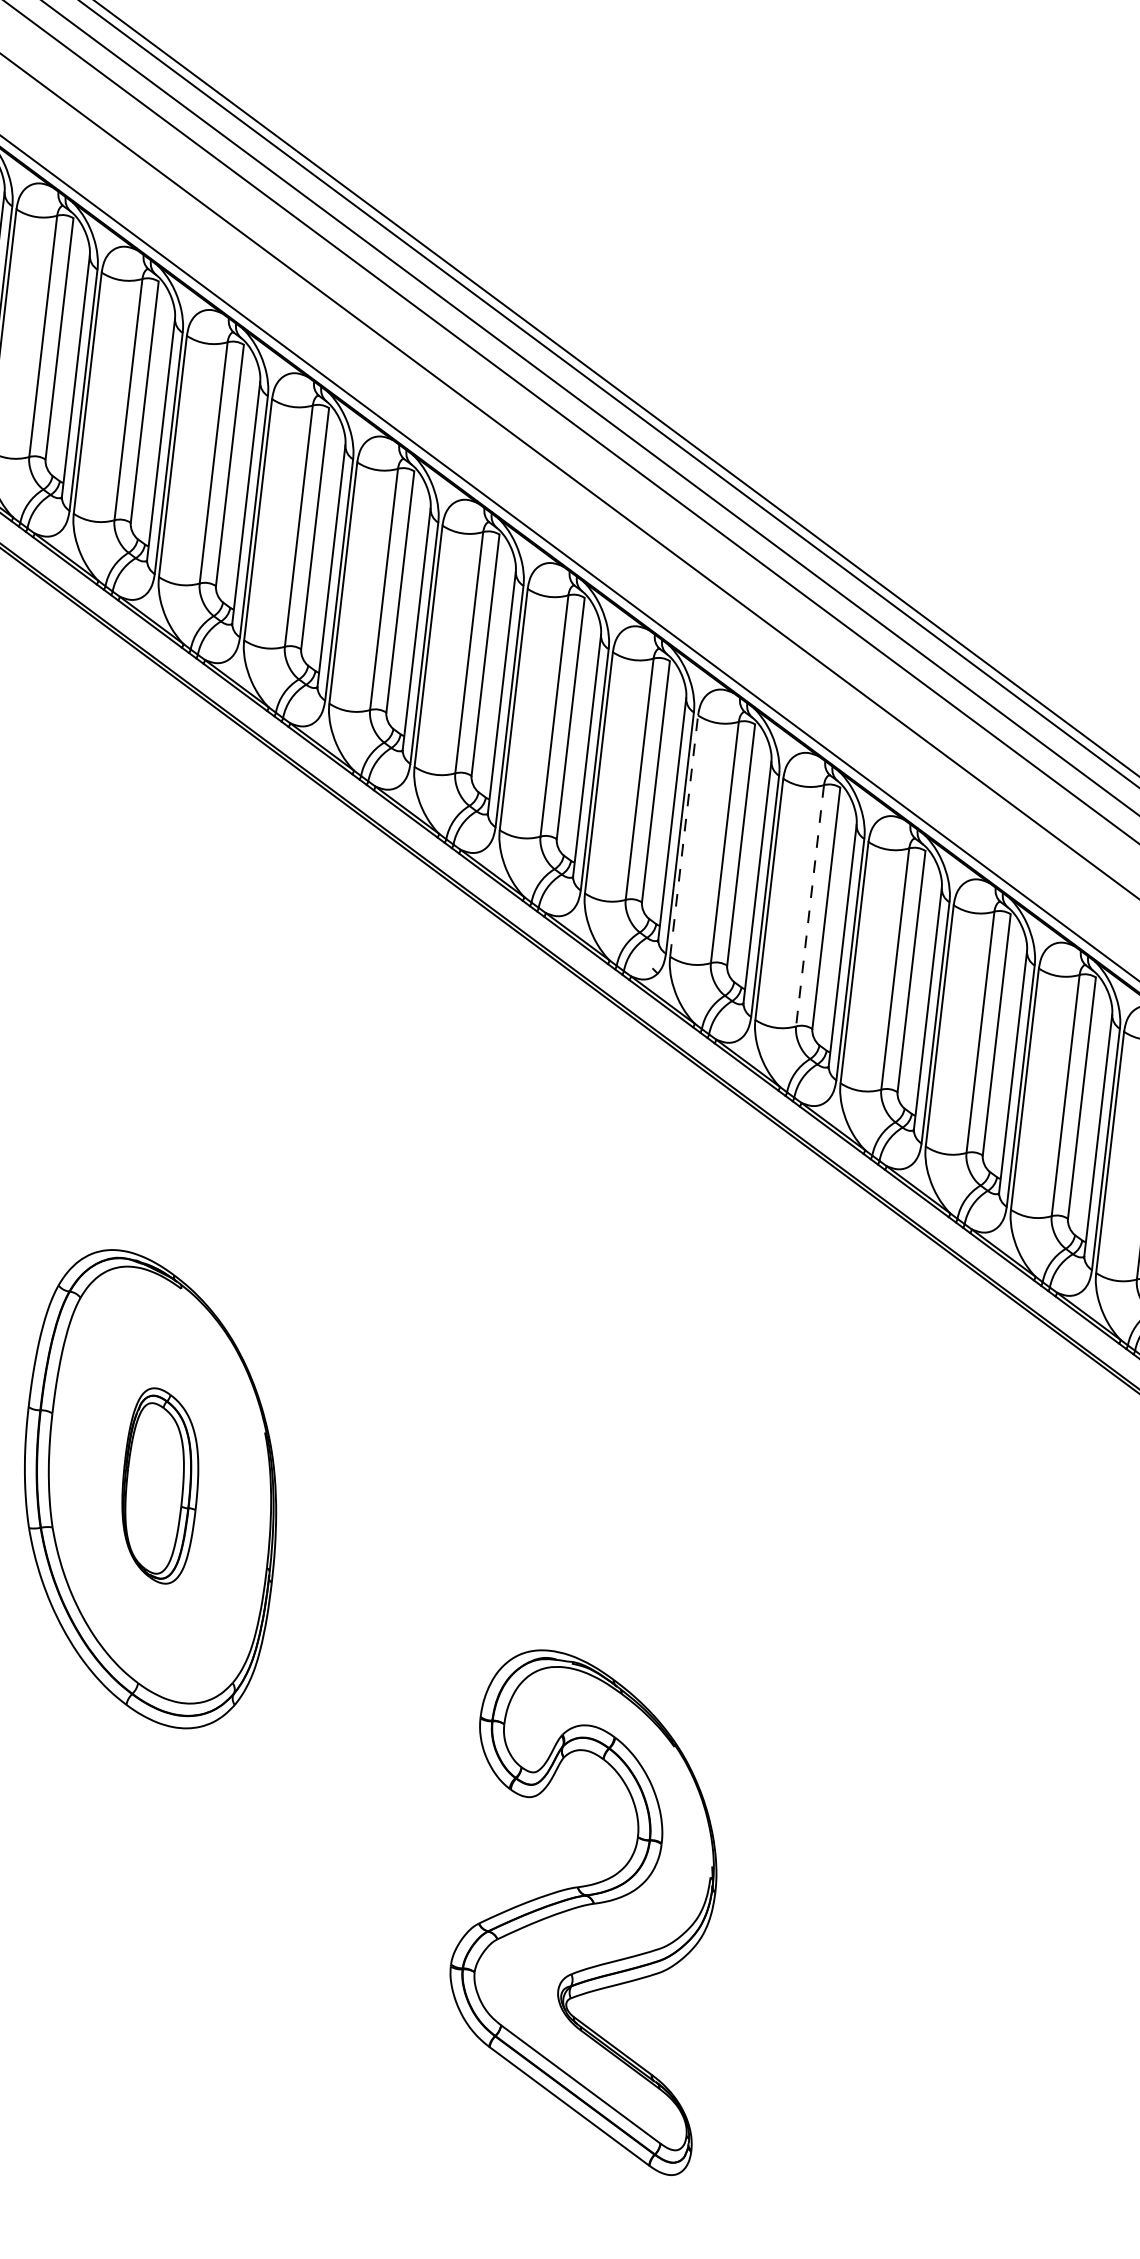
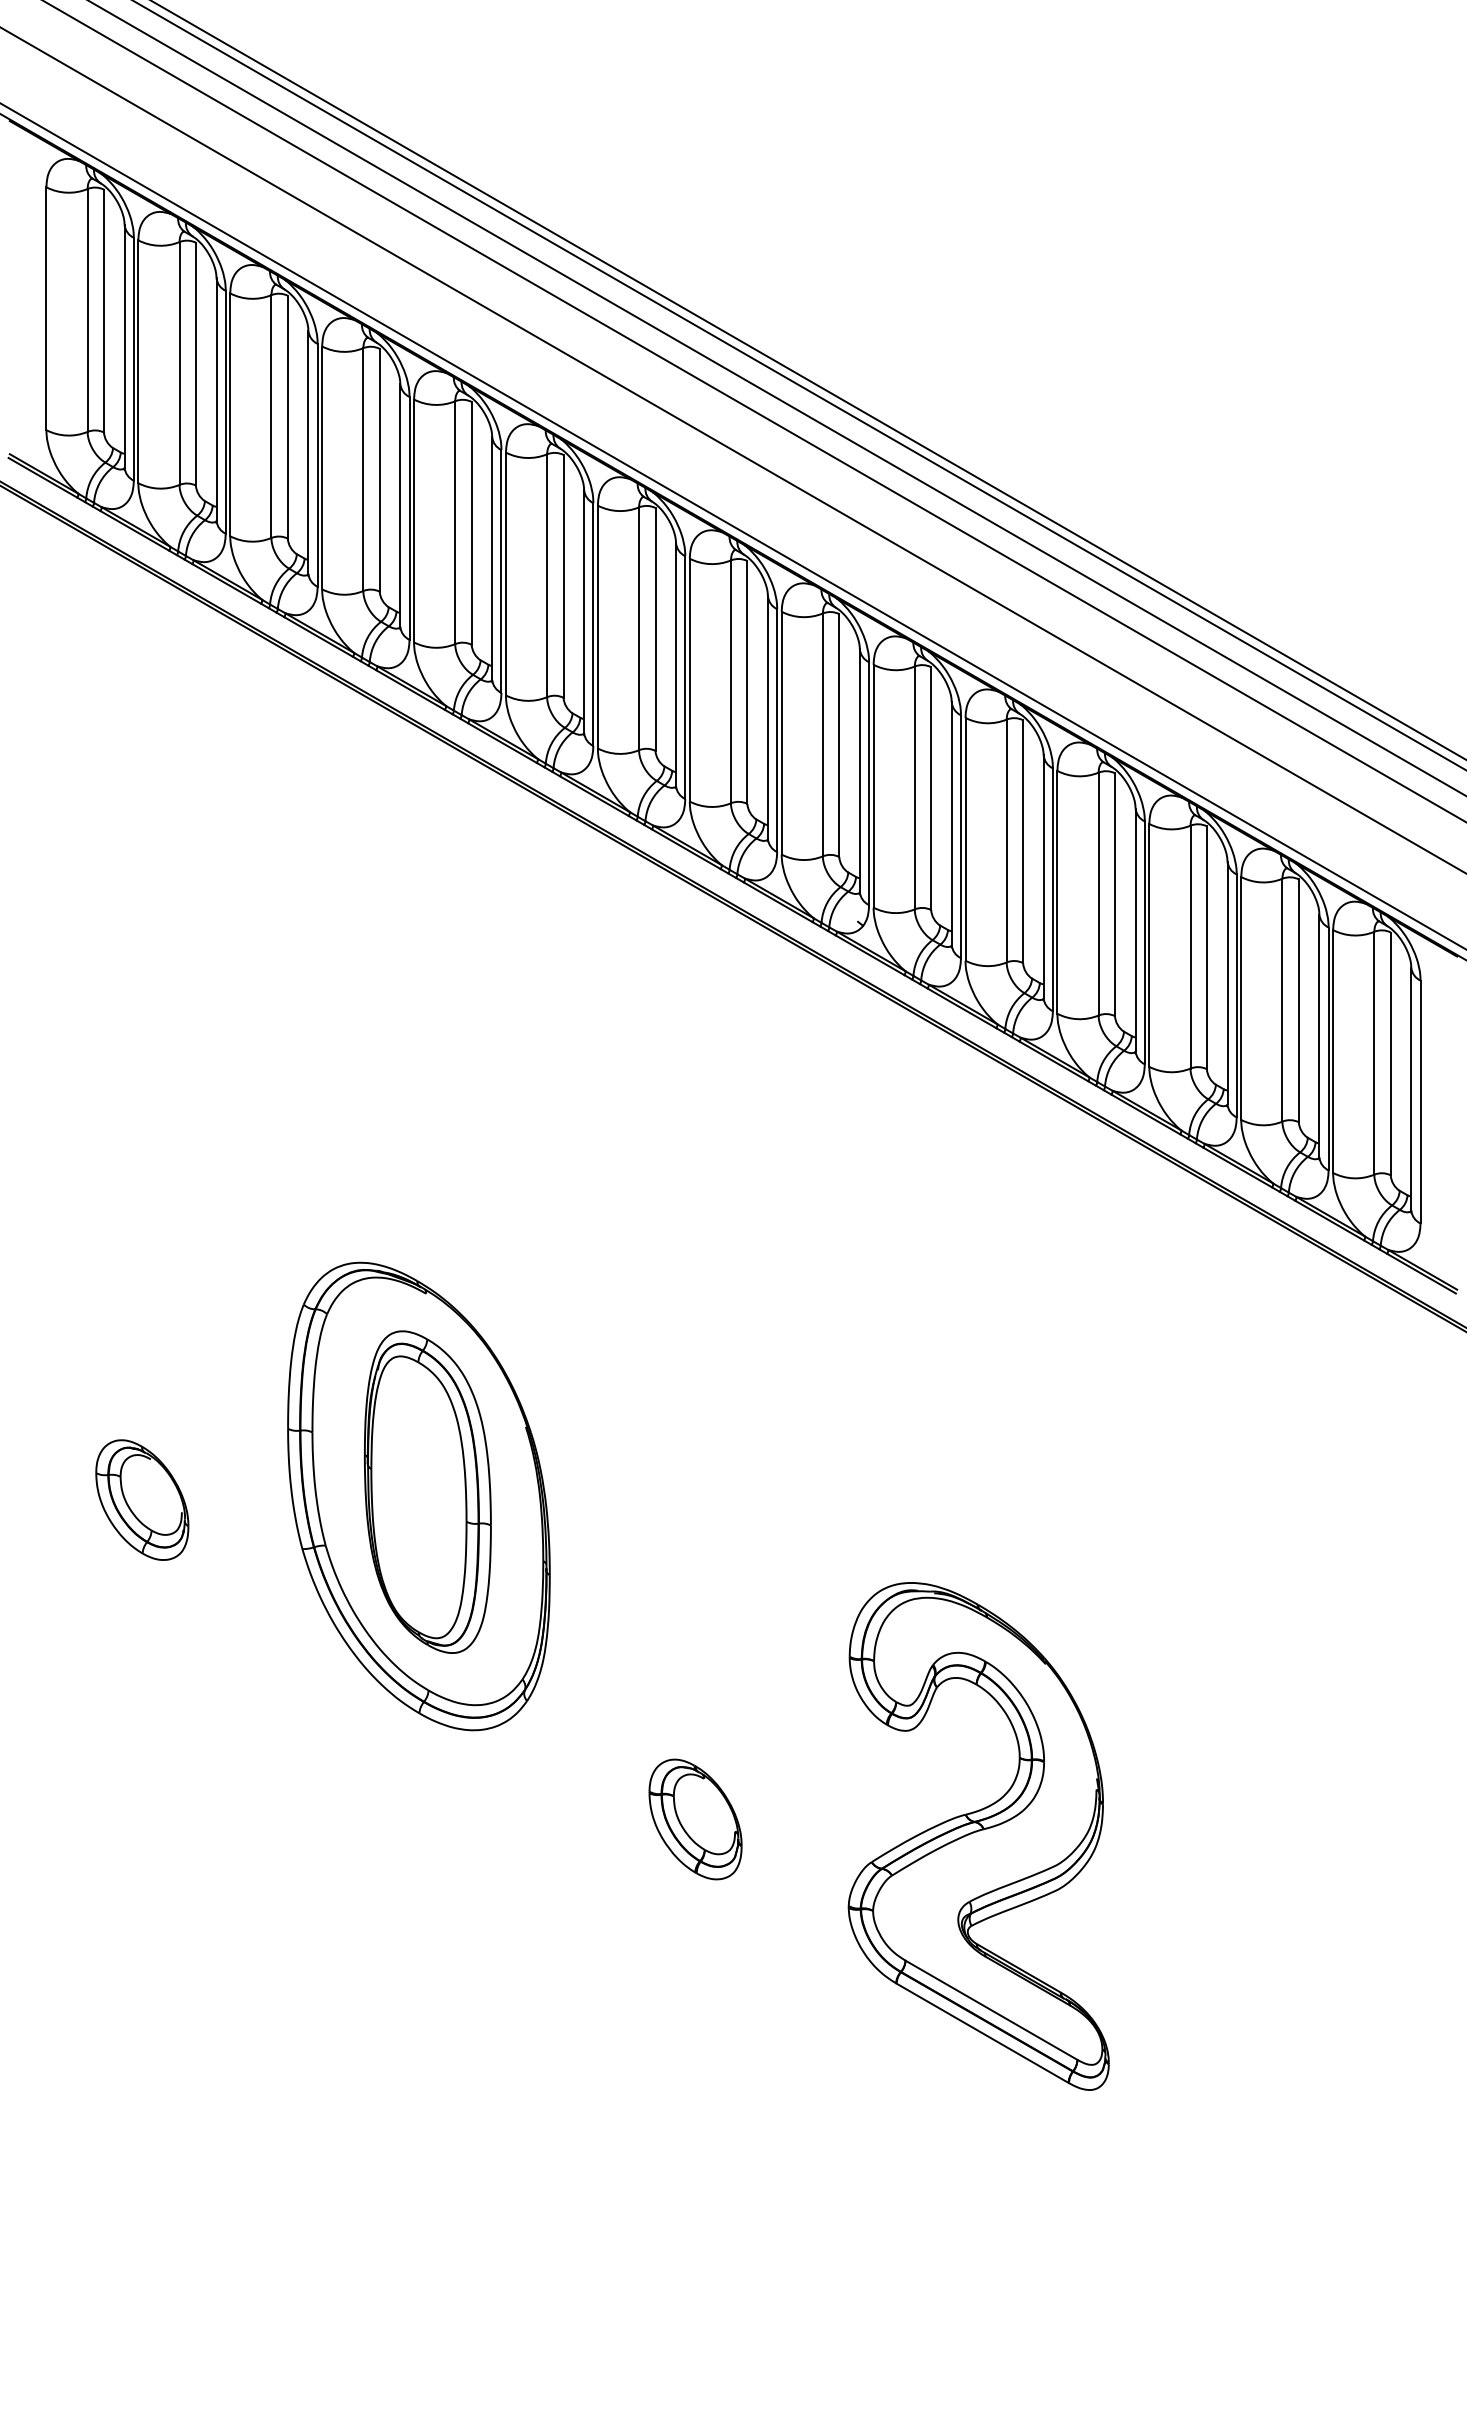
line: (684, 835) -> (873, 785), dashed -> solid
line: (809, 906) -> (1006, 841), dashed -> solid
part: (159, 1485) -> (427, 1491), size x1.67
part: (388, 1842) -> (695, 1819), added
part: (587, 1910) -> (978, 1836), moved

